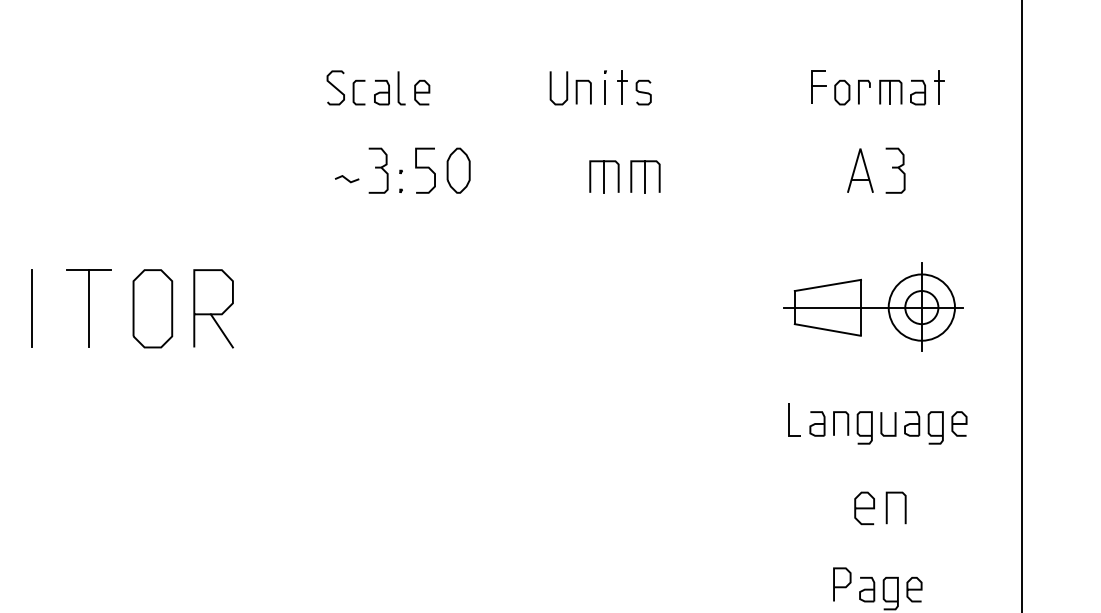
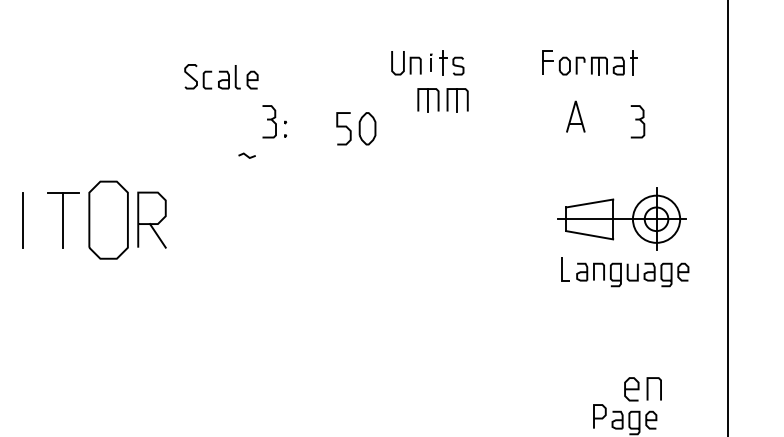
part: (378, 87) -> (221, 76), moved
part: (605, 87) -> (431, 62), size x0.7
part: (876, 87) -> (589, 62), moved
part: (443, 170) -> (356, 128), moved
part: (860, 170) -> (575, 116), moved
part: (624, 177) -> (442, 100), moved
line: (346, 178) -> (246, 155), moved
part: (152, 307) -> (108, 219), size x1.4
part: (878, 424) -> (625, 272), moved
part: (879, 508) -> (642, 389), moved

